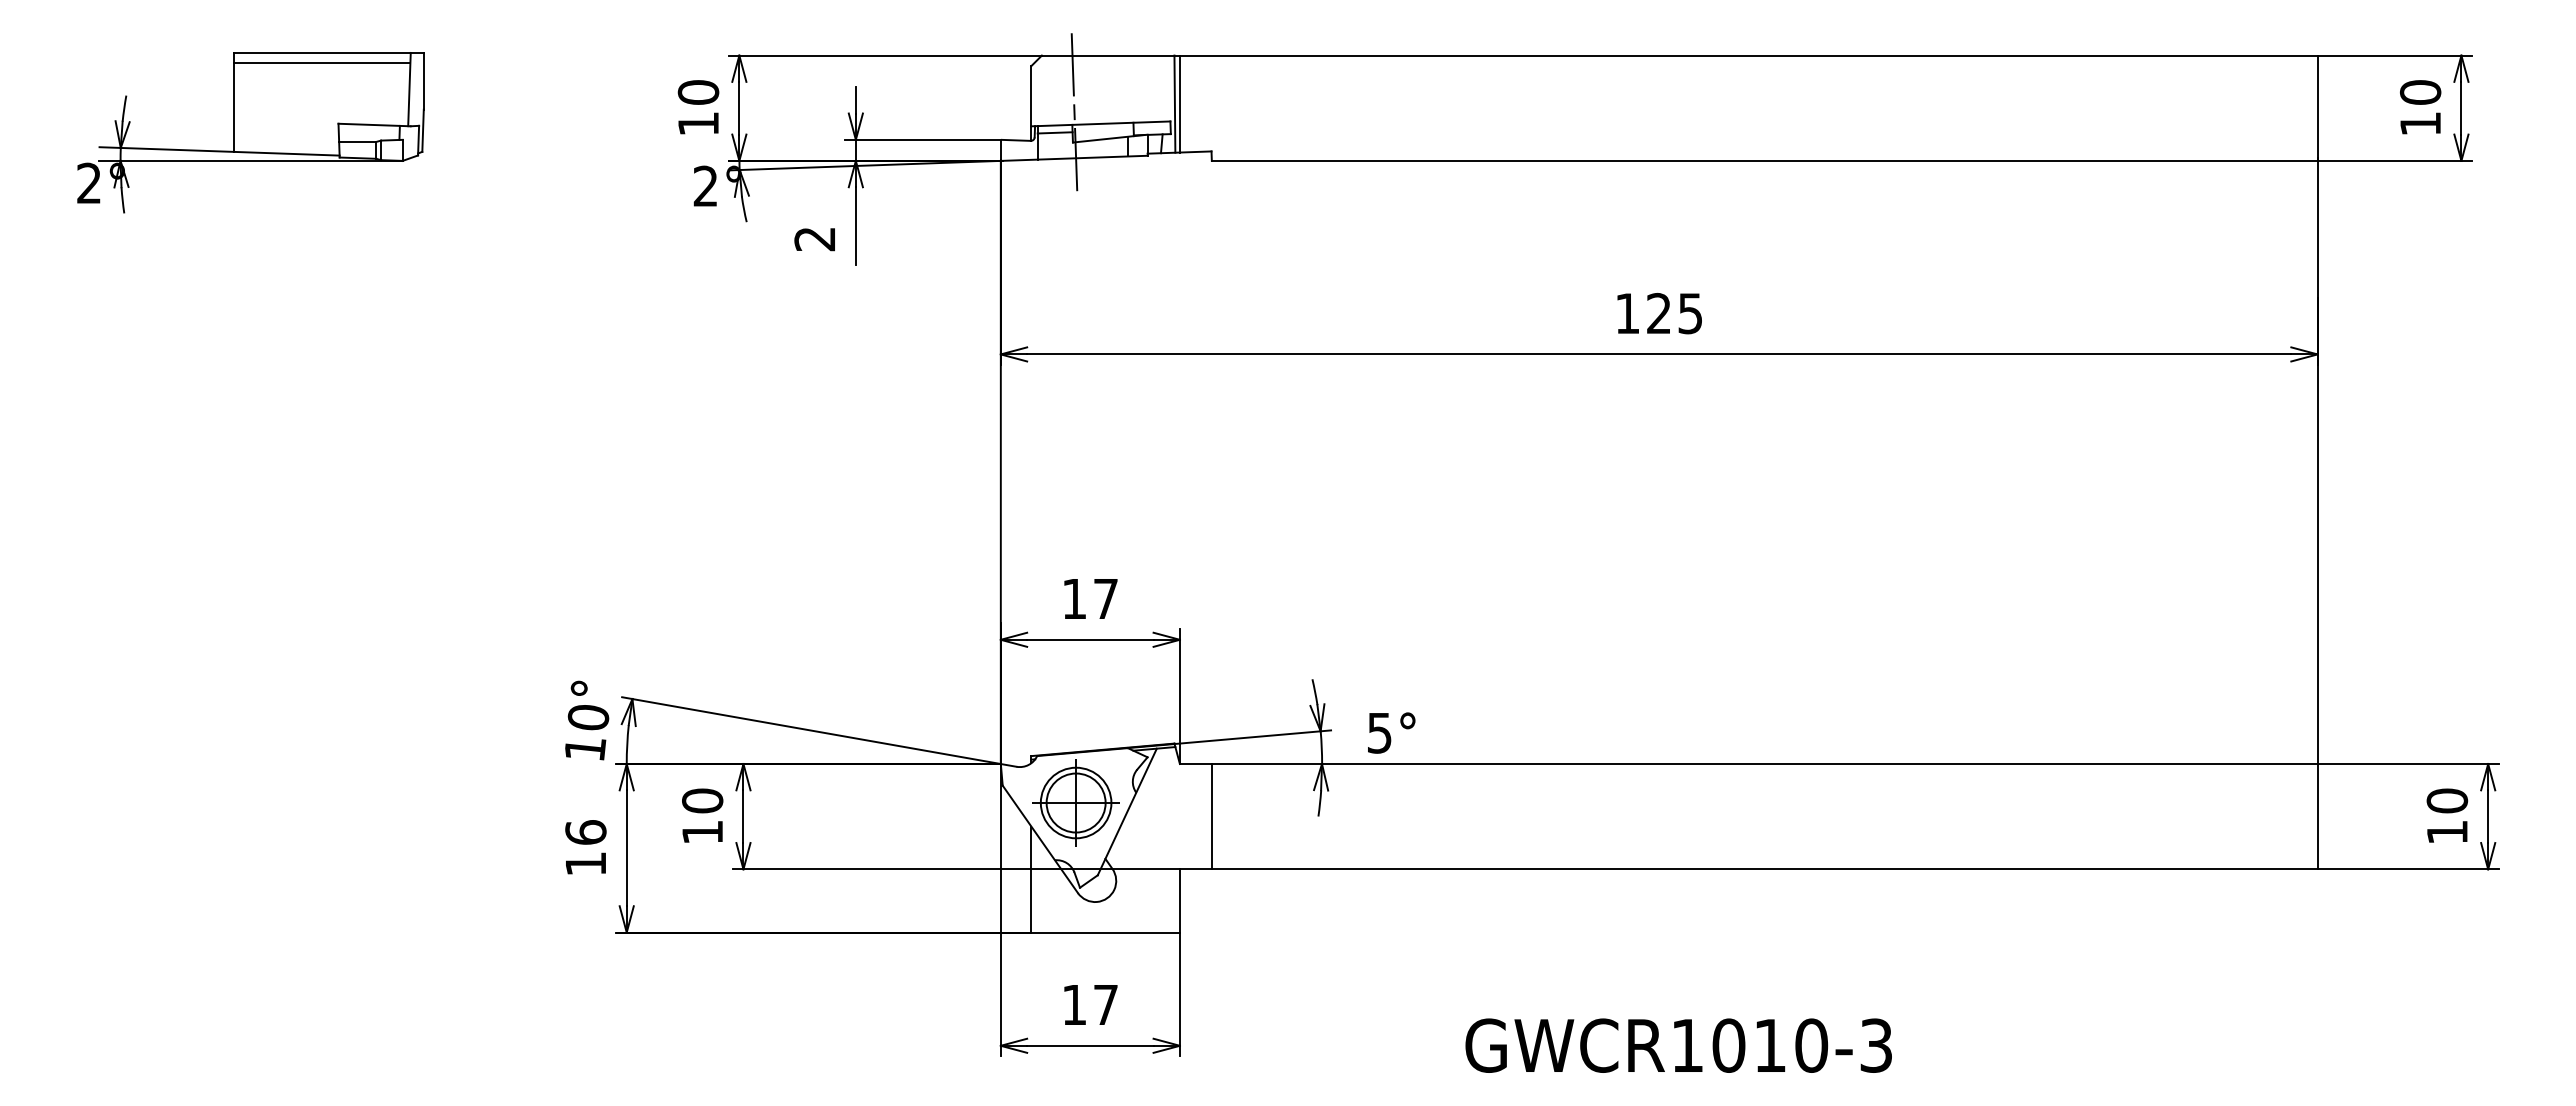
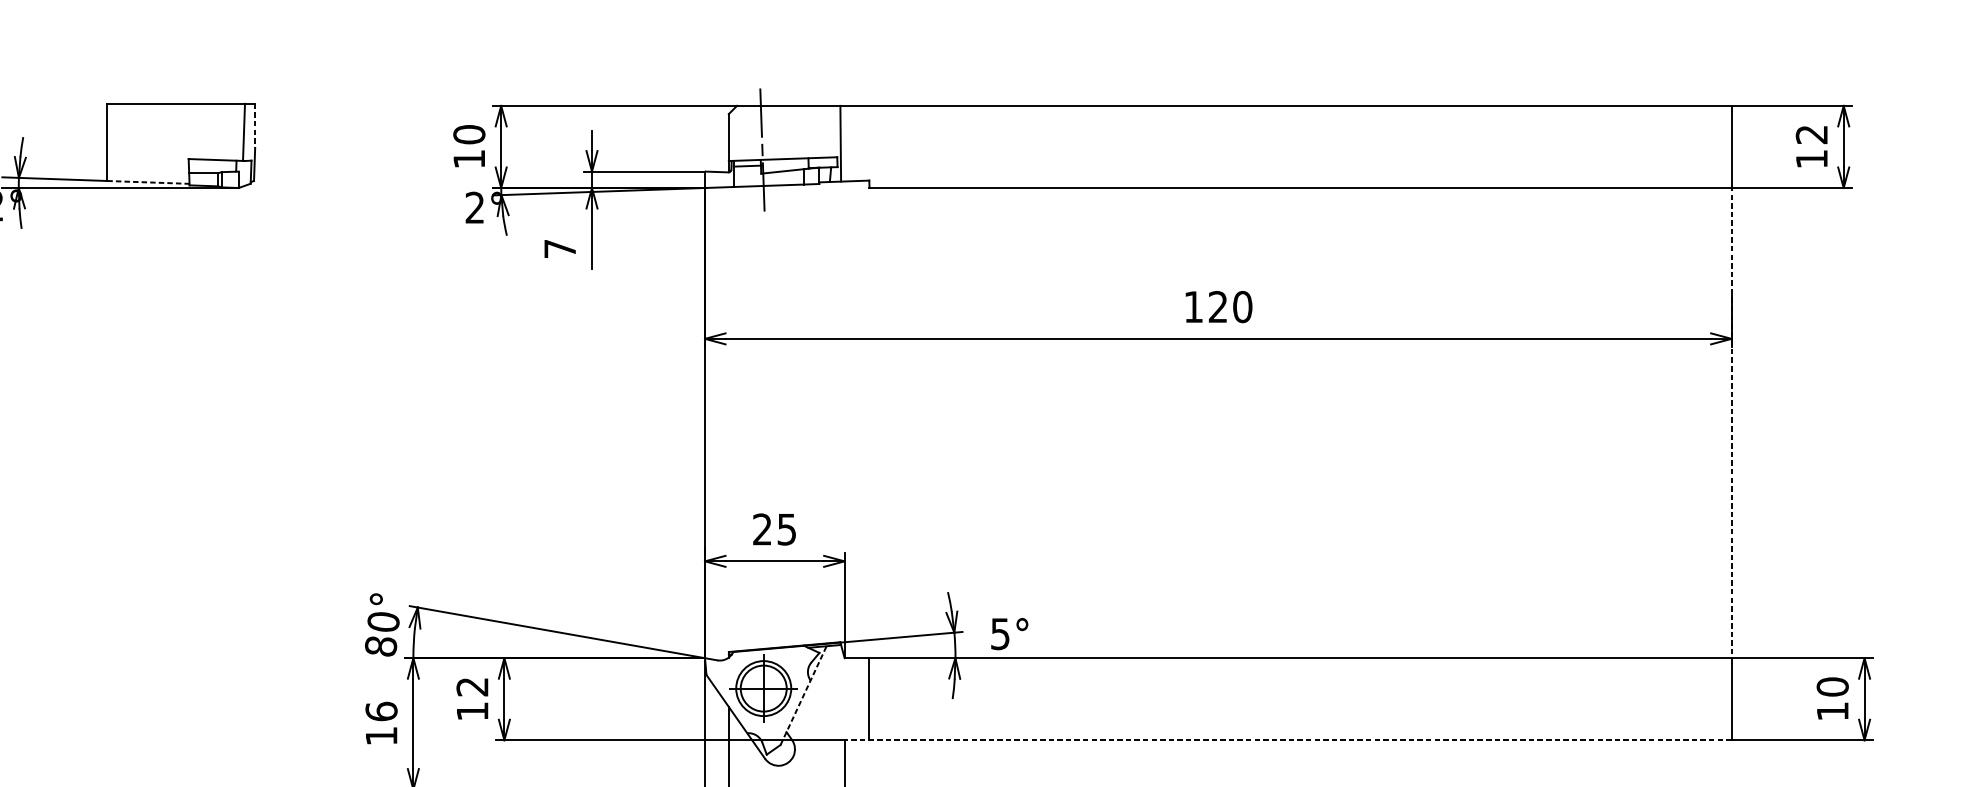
line: (322, 63) -> (176, 112), removed
line: (423, 81) -> (254, 126), solid -> dashed
text: (2420, 92) -> (1811, 134), 10 -> 12
line: (1179, 103) -> (844, 143), removed
line: (286, 153) -> (148, 182), solid -> dashed
text: (814, 239) -> (559, 249), 2 -> 7
text: (1690, 313) -> (1242, 306), 125 -> 120
line: (2317, 461) -> (1731, 422), solid -> dashed
text: (1089, 598) -> (774, 529), 17 -> 25
text: (585, 749) -> (381, 646), 10° -> 80°
text: (702, 800) -> (472, 686), 10 -> 12
line: (1127, 811) -> (803, 695), solid -> dashed
line: (1748, 869) -> (1287, 740), solid -> dashed

